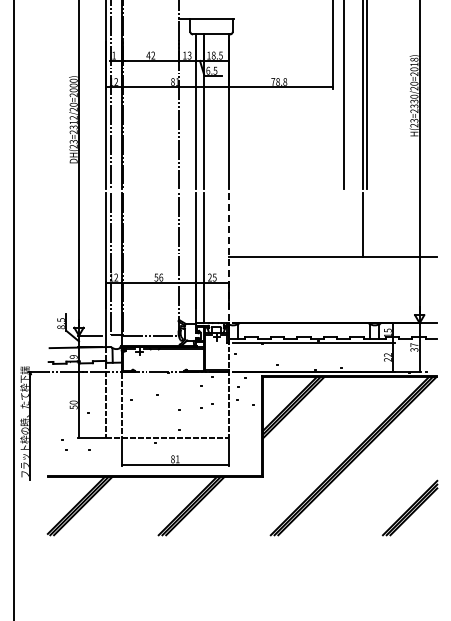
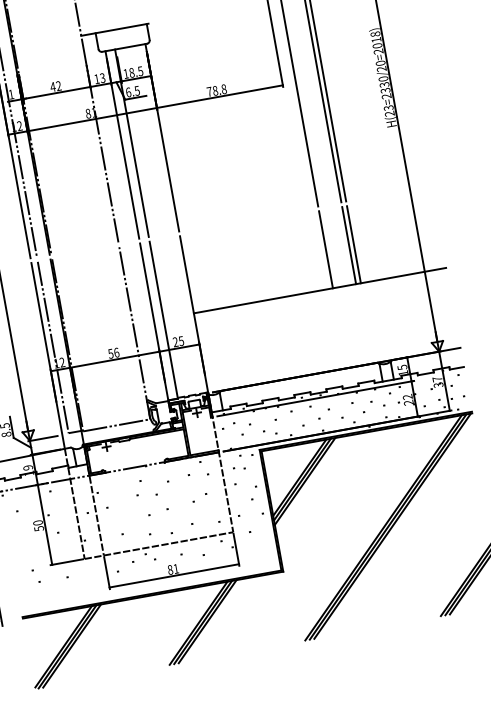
line: (343, 225) -> (325, 250), added
line: (366, 225) -> (353, 245), added
line: (228, 258) -> (193, 315), dashed -> solid

